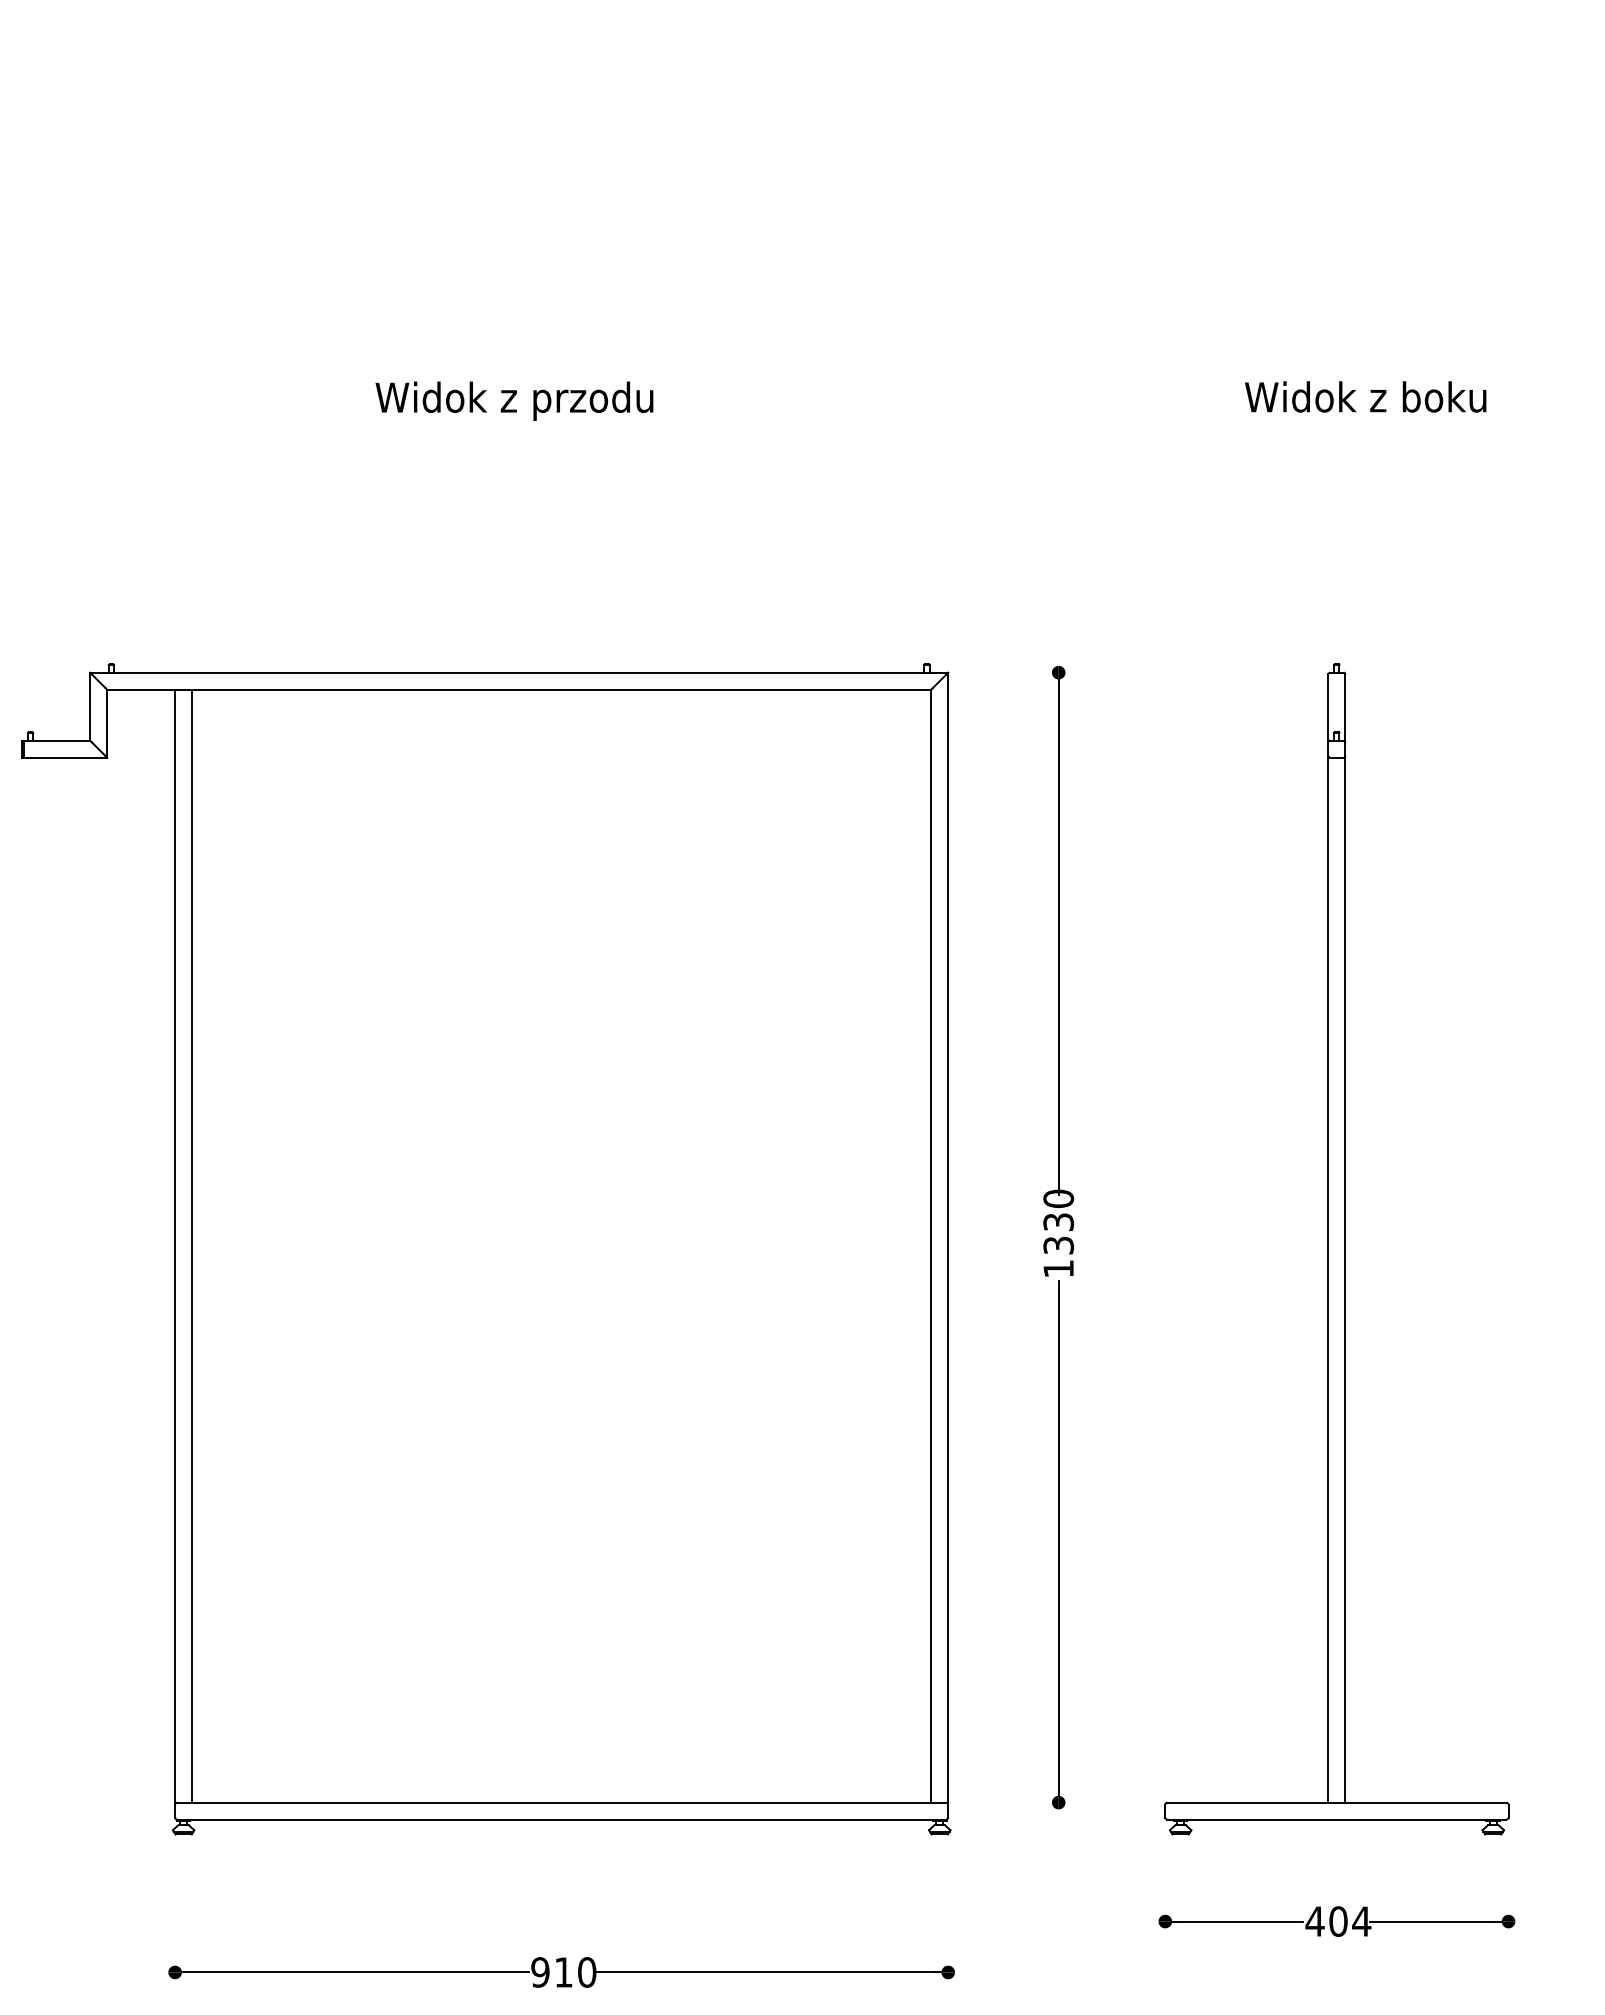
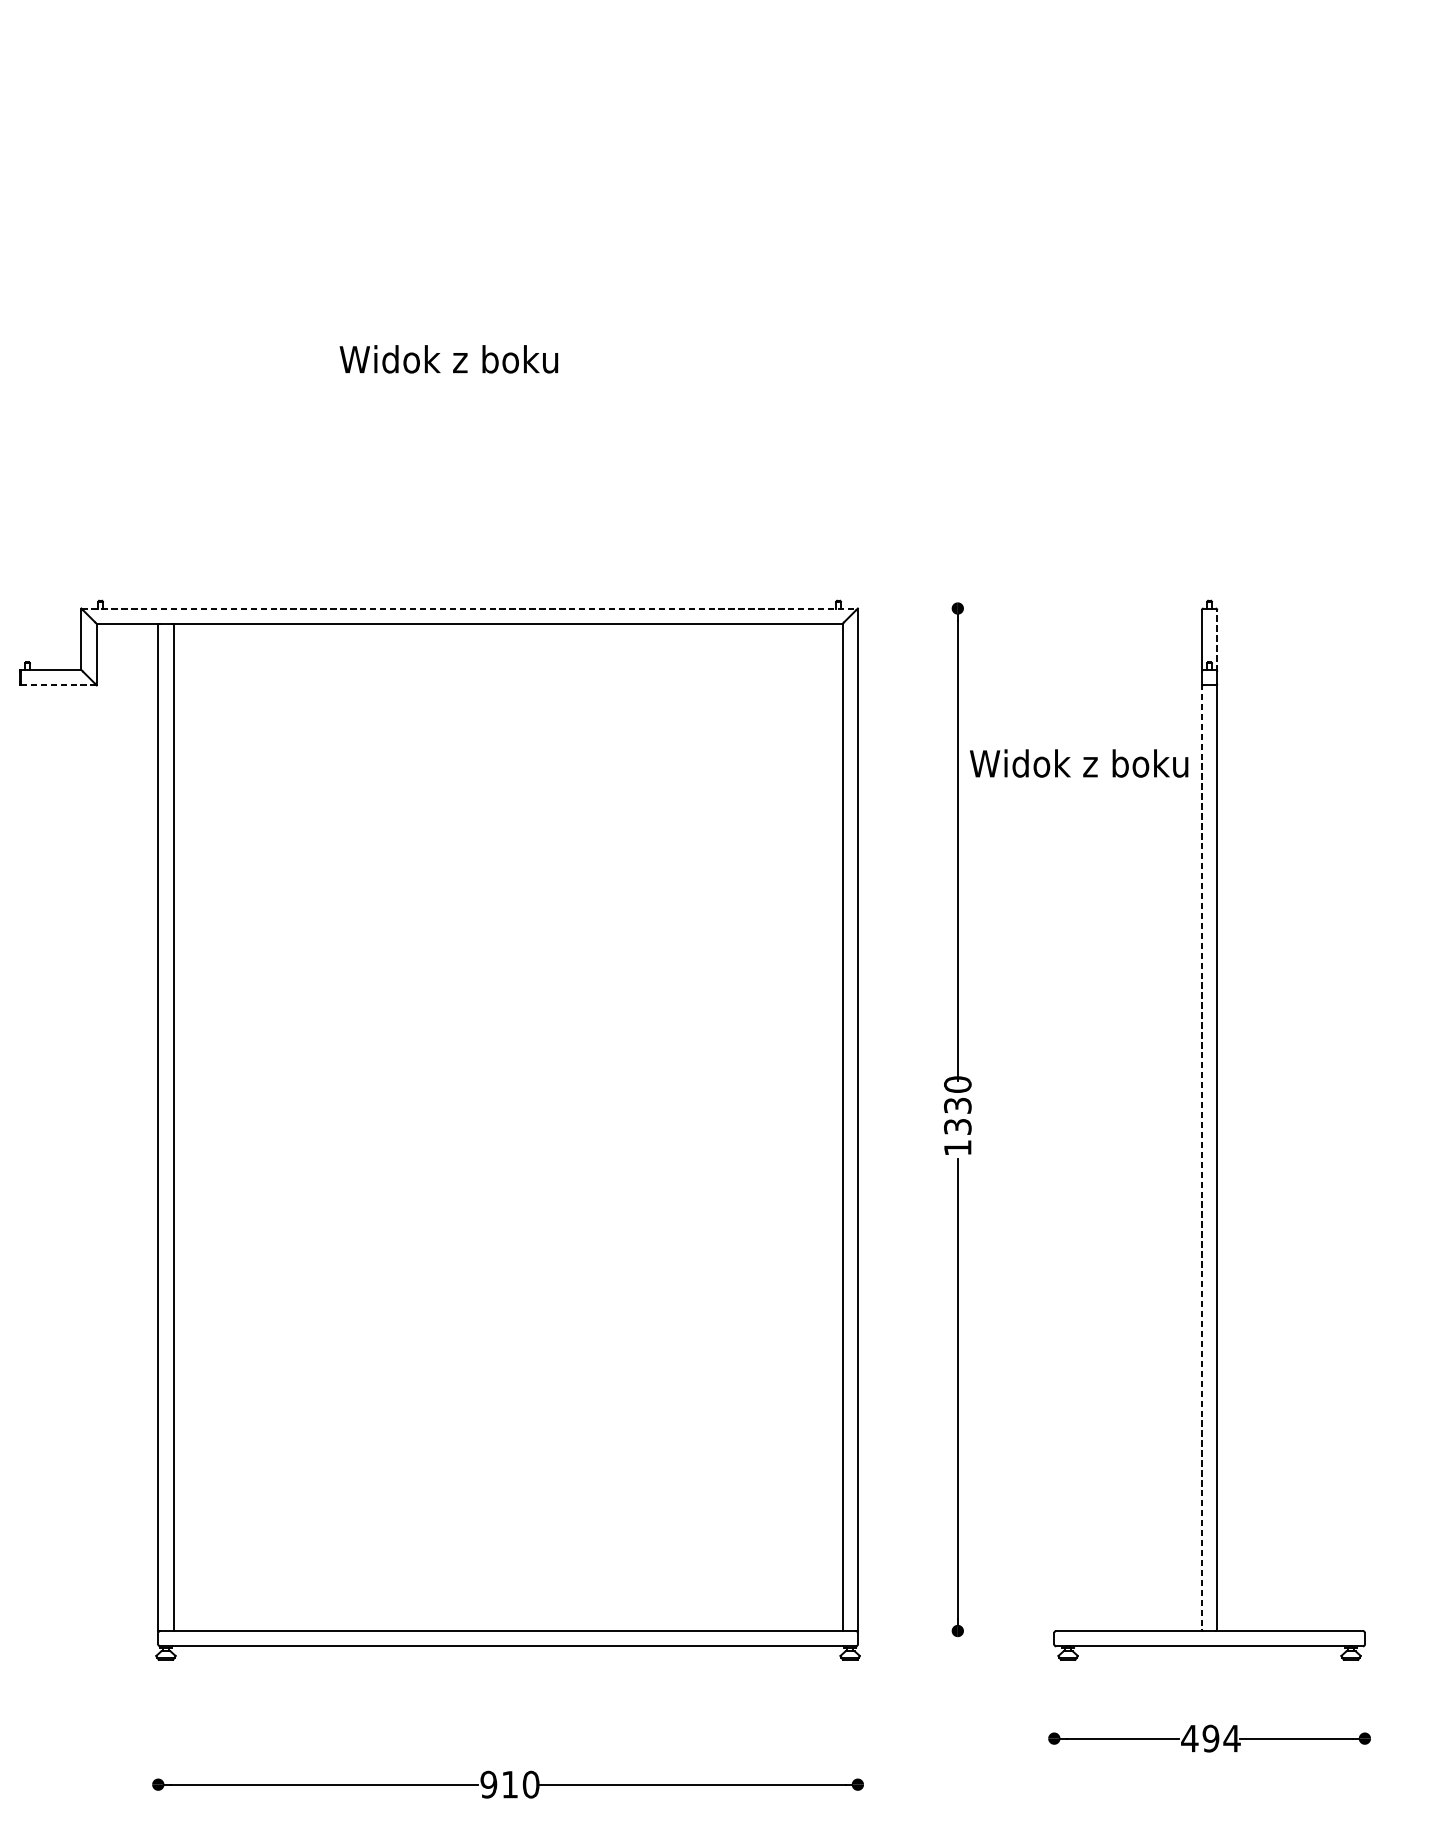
text: (1365, 396) -> (1078, 763), moved
text: (593, 400) -> (536, 362), Widok z przodu -> Widok z boku
line: (519, 672) -> (469, 608), solid -> dashed
line: (1345, 708) -> (1217, 640), solid -> dashed
line: (65, 757) -> (59, 685), solid -> dashed
line: (1328, 1279) -> (1201, 1157), solid -> dashed
text: (1338, 1921) -> (1211, 1738), 404 -> 494

